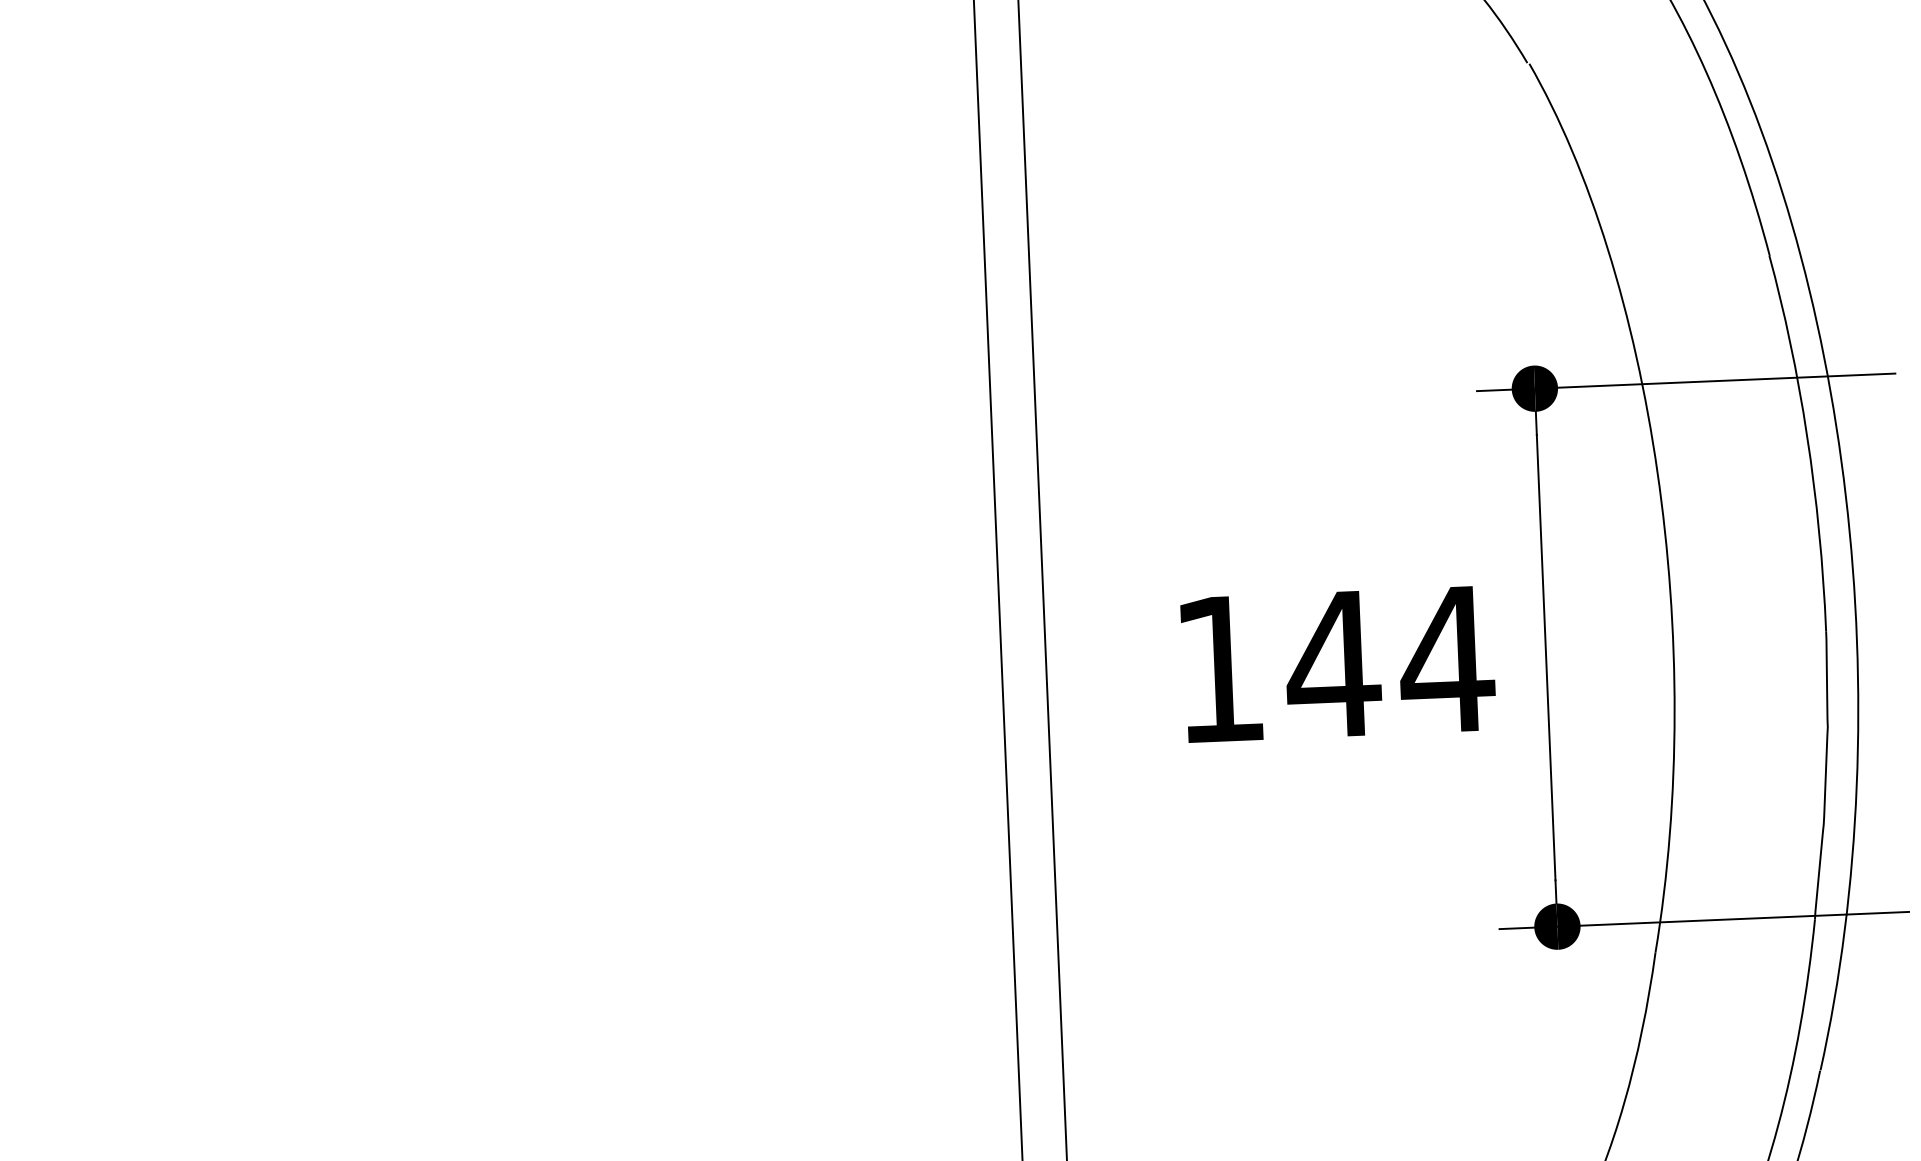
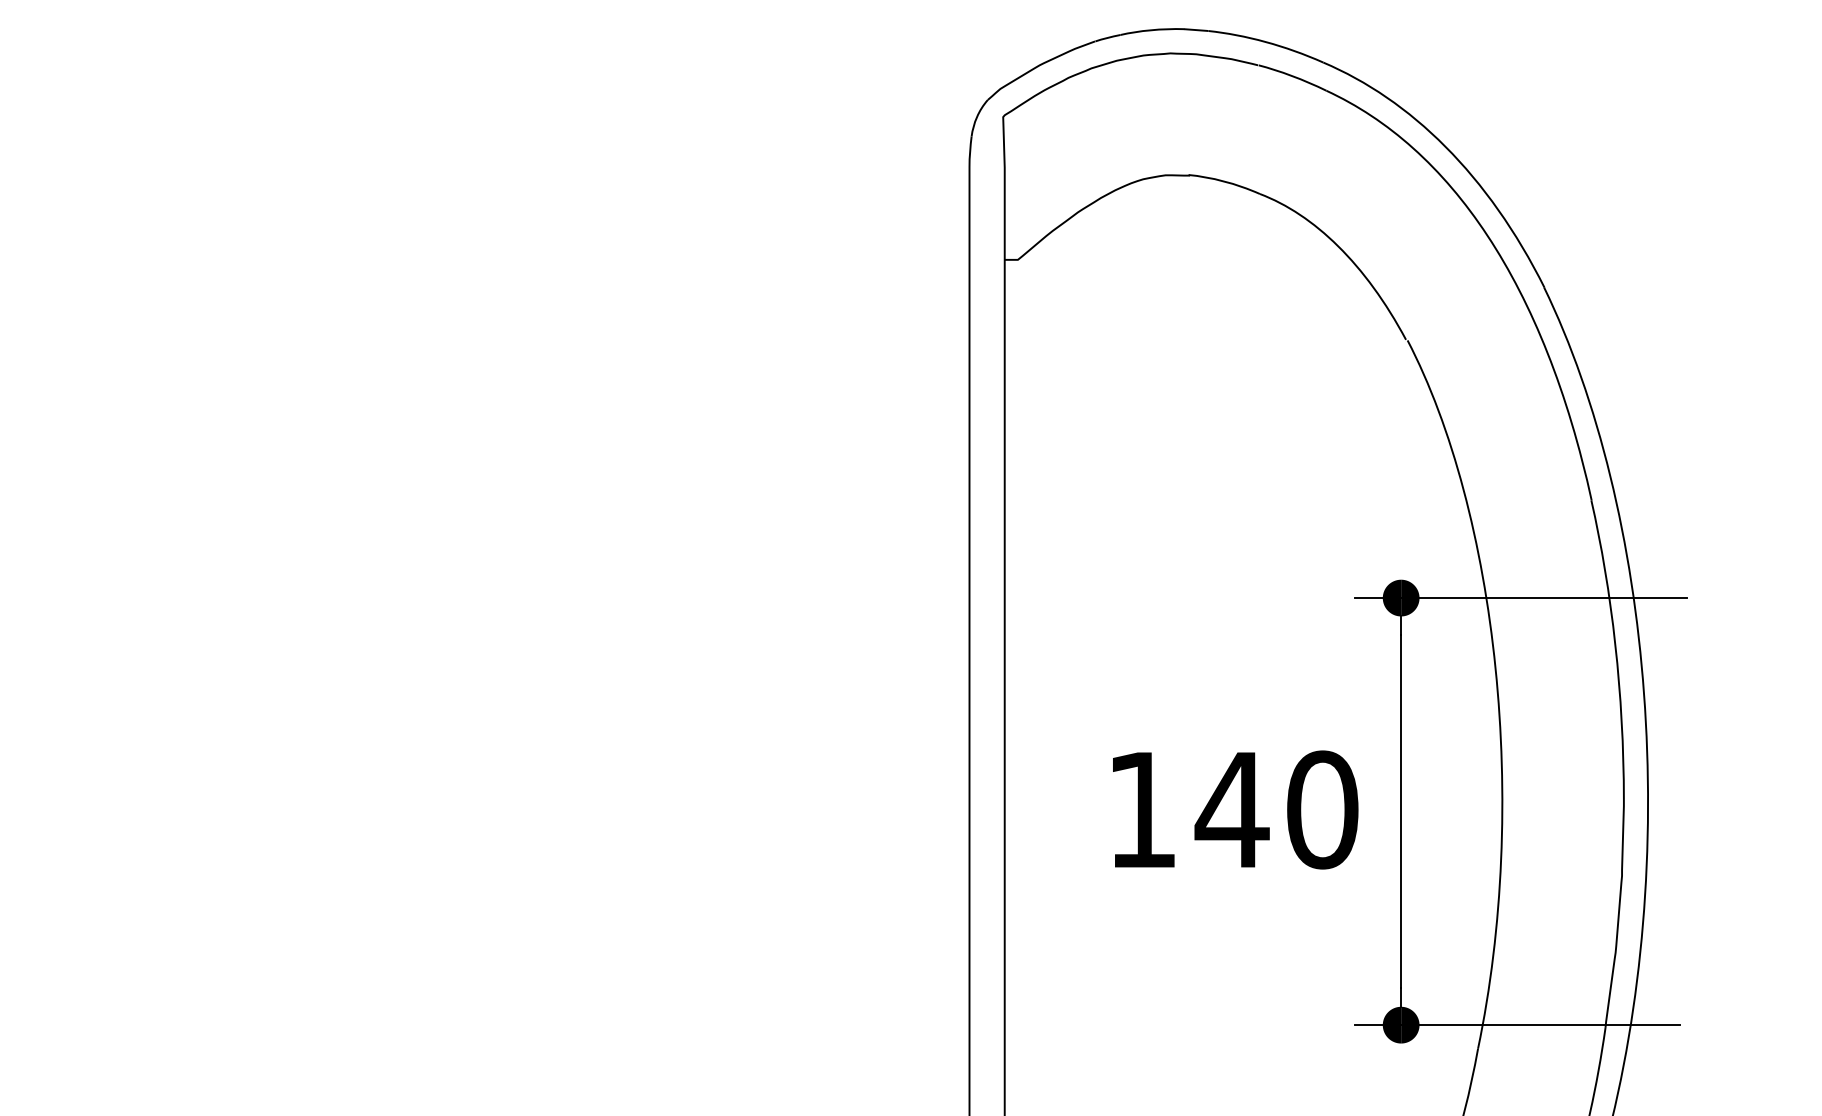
text: (1445, 659) -> (1321, 809), 144 -> 140

